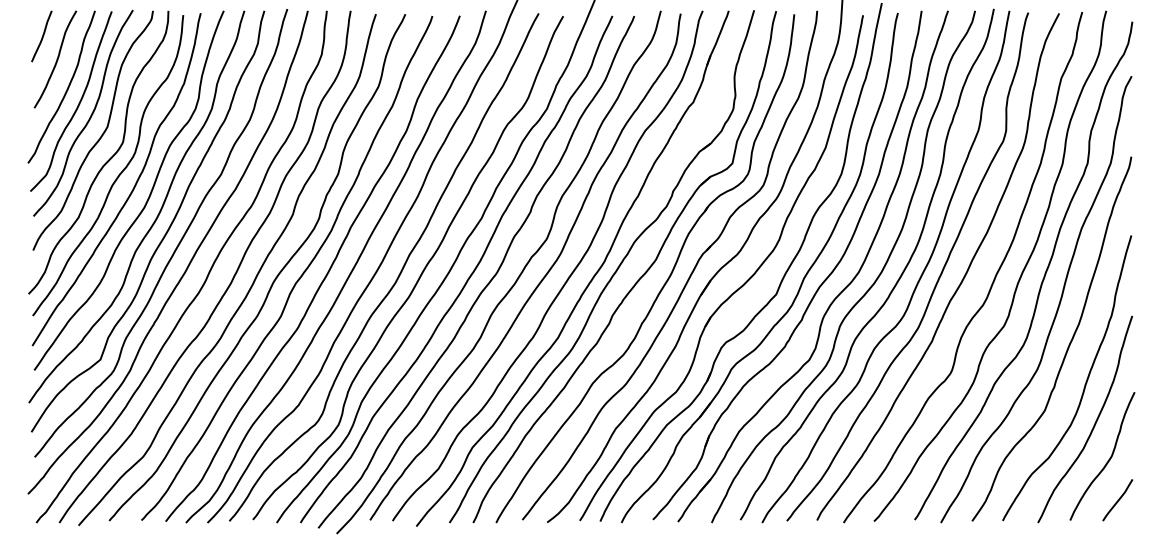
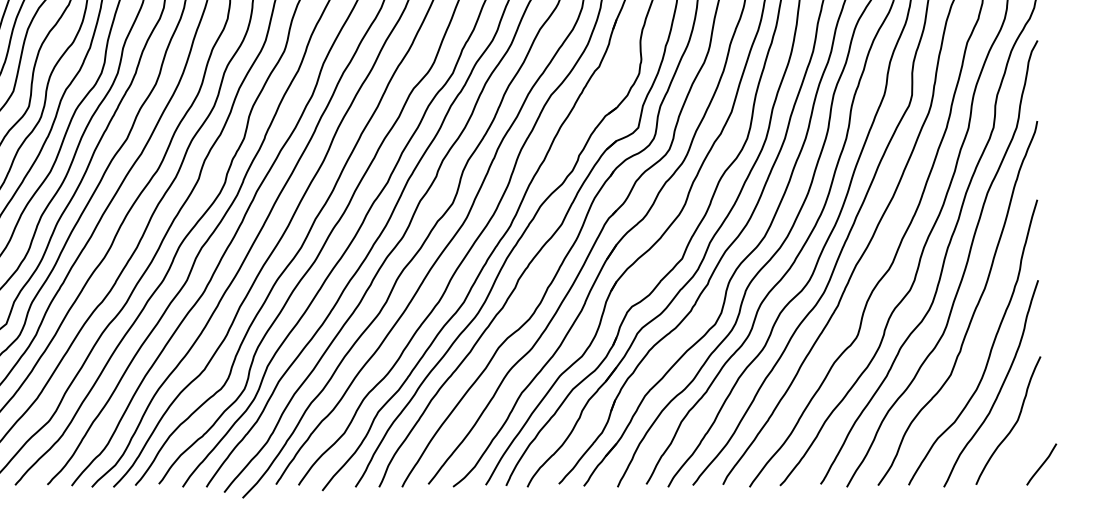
curve: (1117, 500) -> (1041, 464), moved

